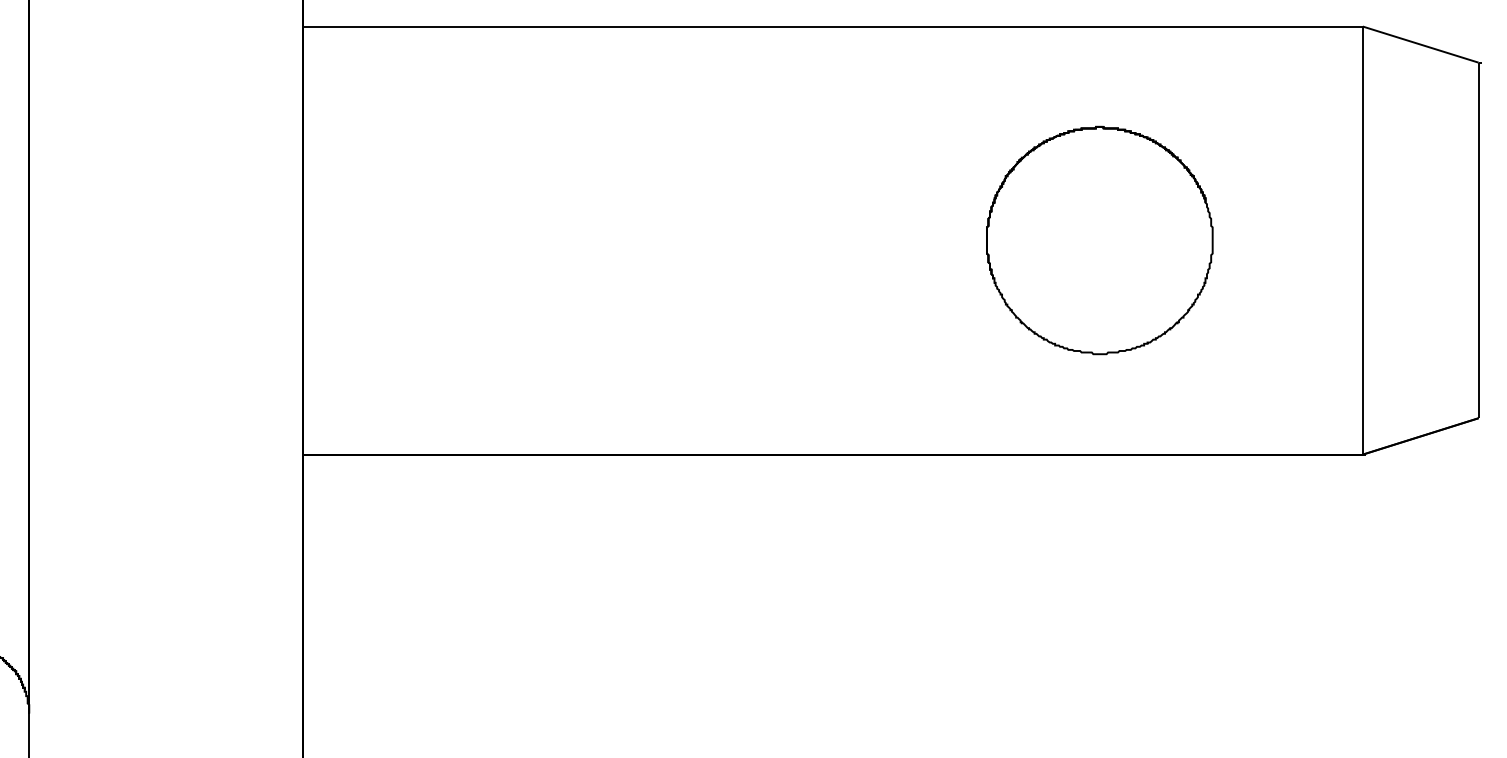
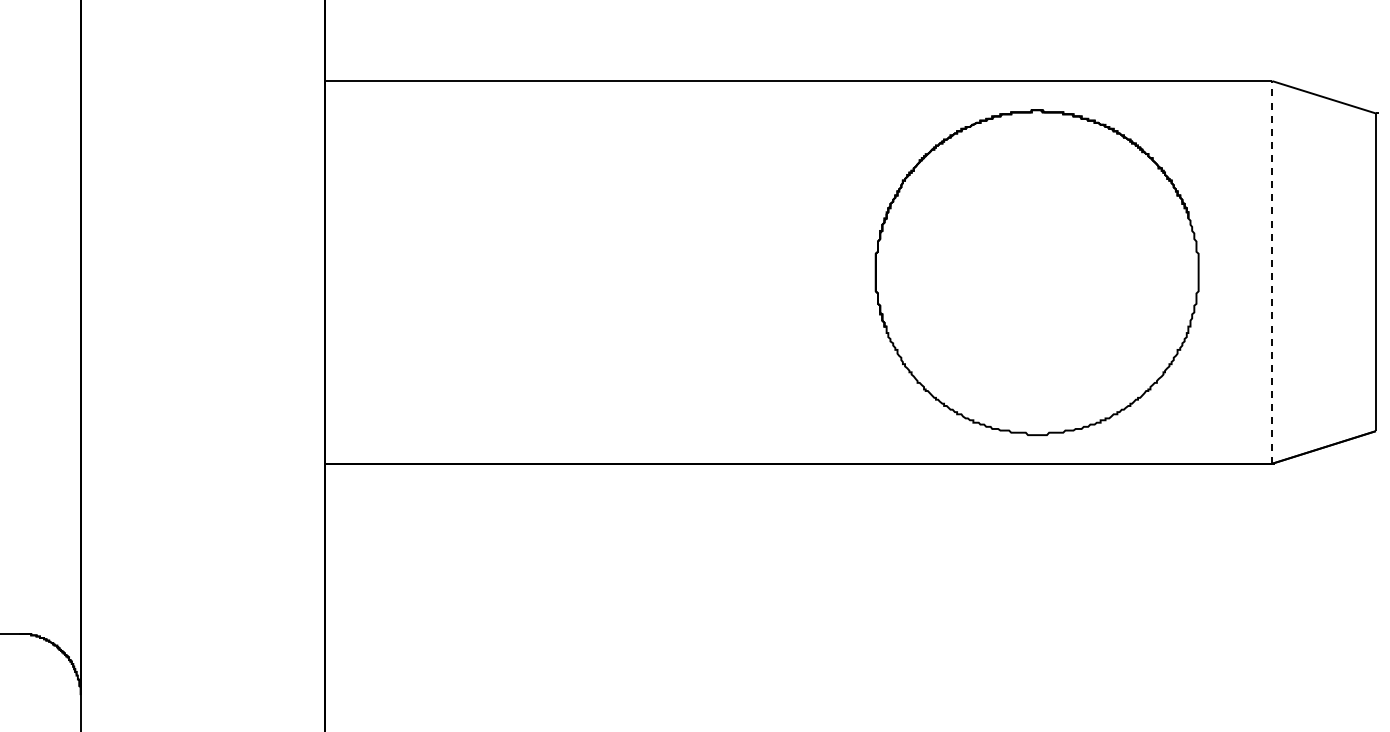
part: (1099, 239) -> (1037, 271), size x1.6
line: (1362, 239) -> (1272, 271), solid -> dashed

